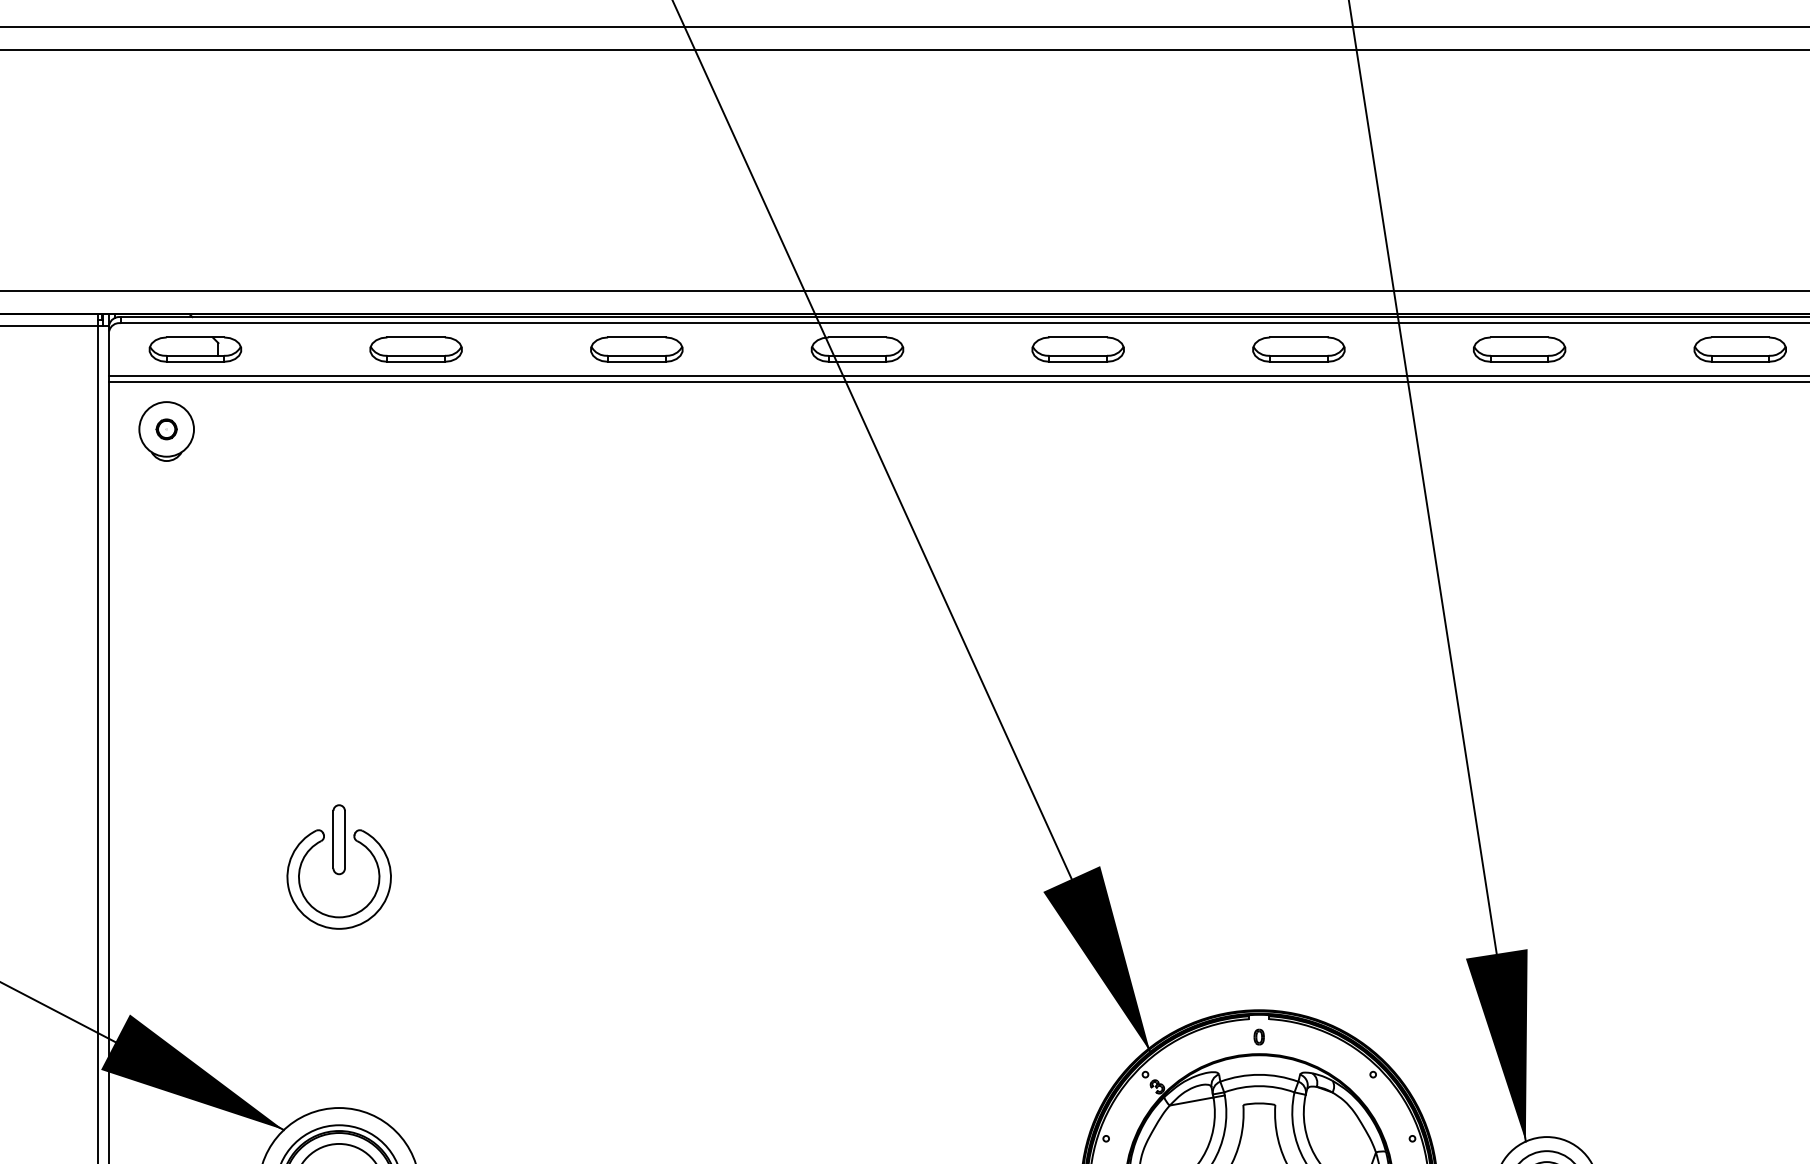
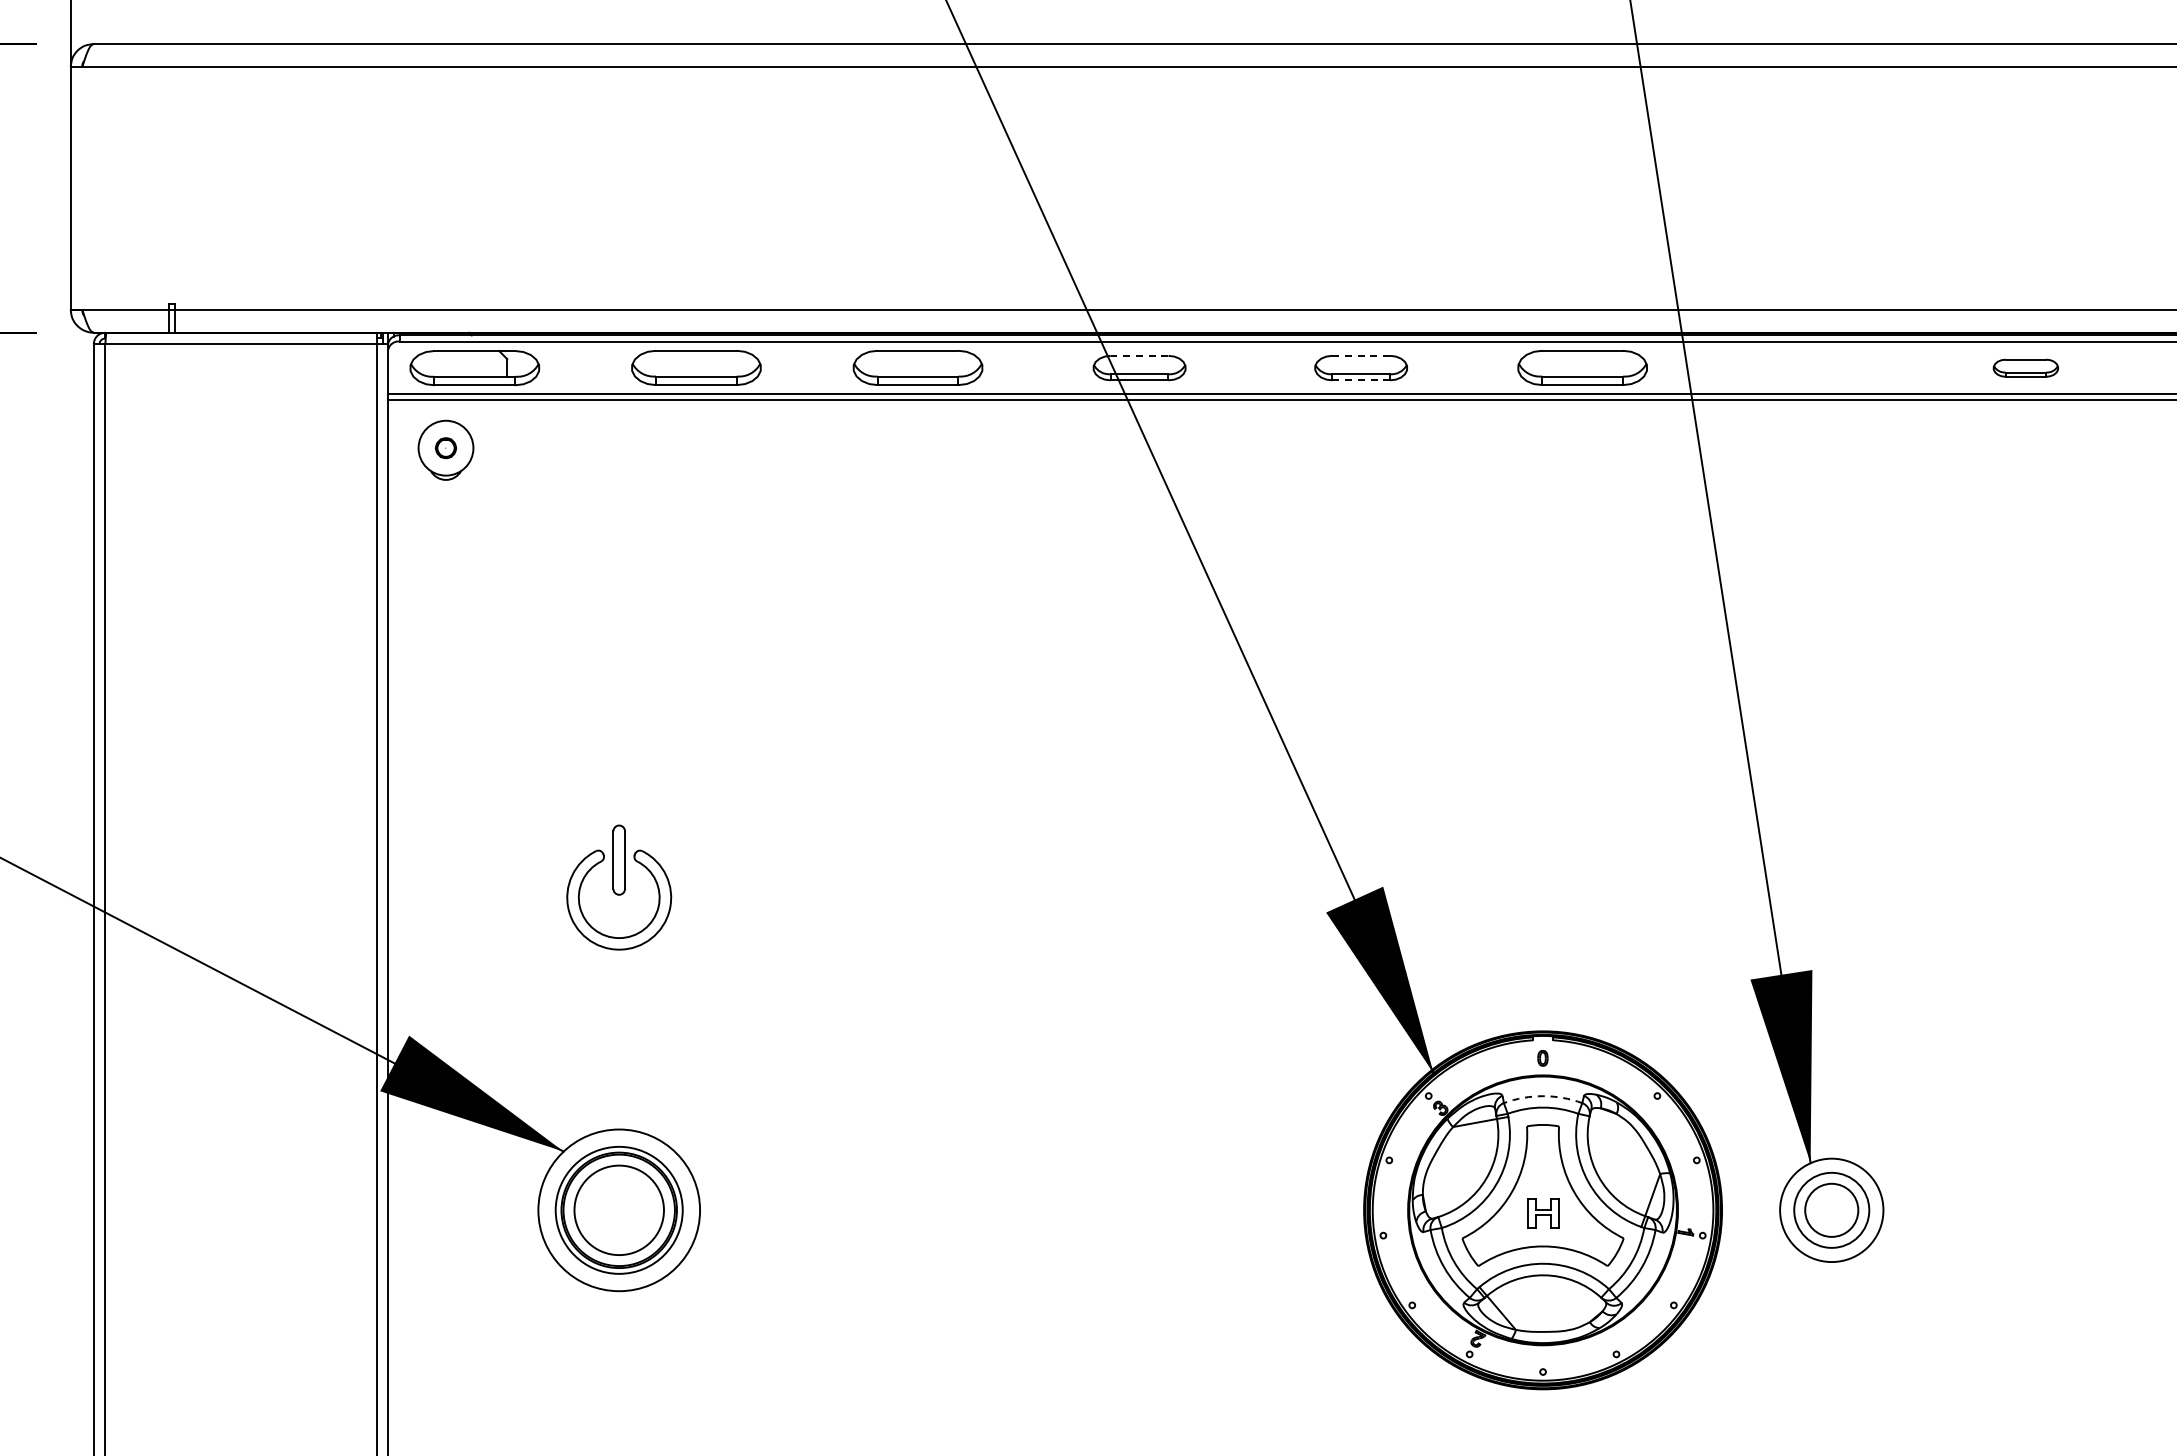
line: (857, 337) -> (1139, 355), solid -> dashed
line: (1078, 337) -> (1361, 355), solid -> dashed
part: (195, 349) -> (474, 367), size x1.4
part: (416, 350) -> (696, 368), size x1.4
part: (636, 350) -> (917, 368), size x1.4
part: (1298, 350) -> (1582, 368), size x1.4
part: (1519, 350) -> (1804, 368), removed
part: (1739, 350) -> (2025, 368), size x0.7
line: (1078, 361) -> (1361, 380), solid -> dashed
arc: (1259, 1075) -> (1543, 1096), solid -> dashed

